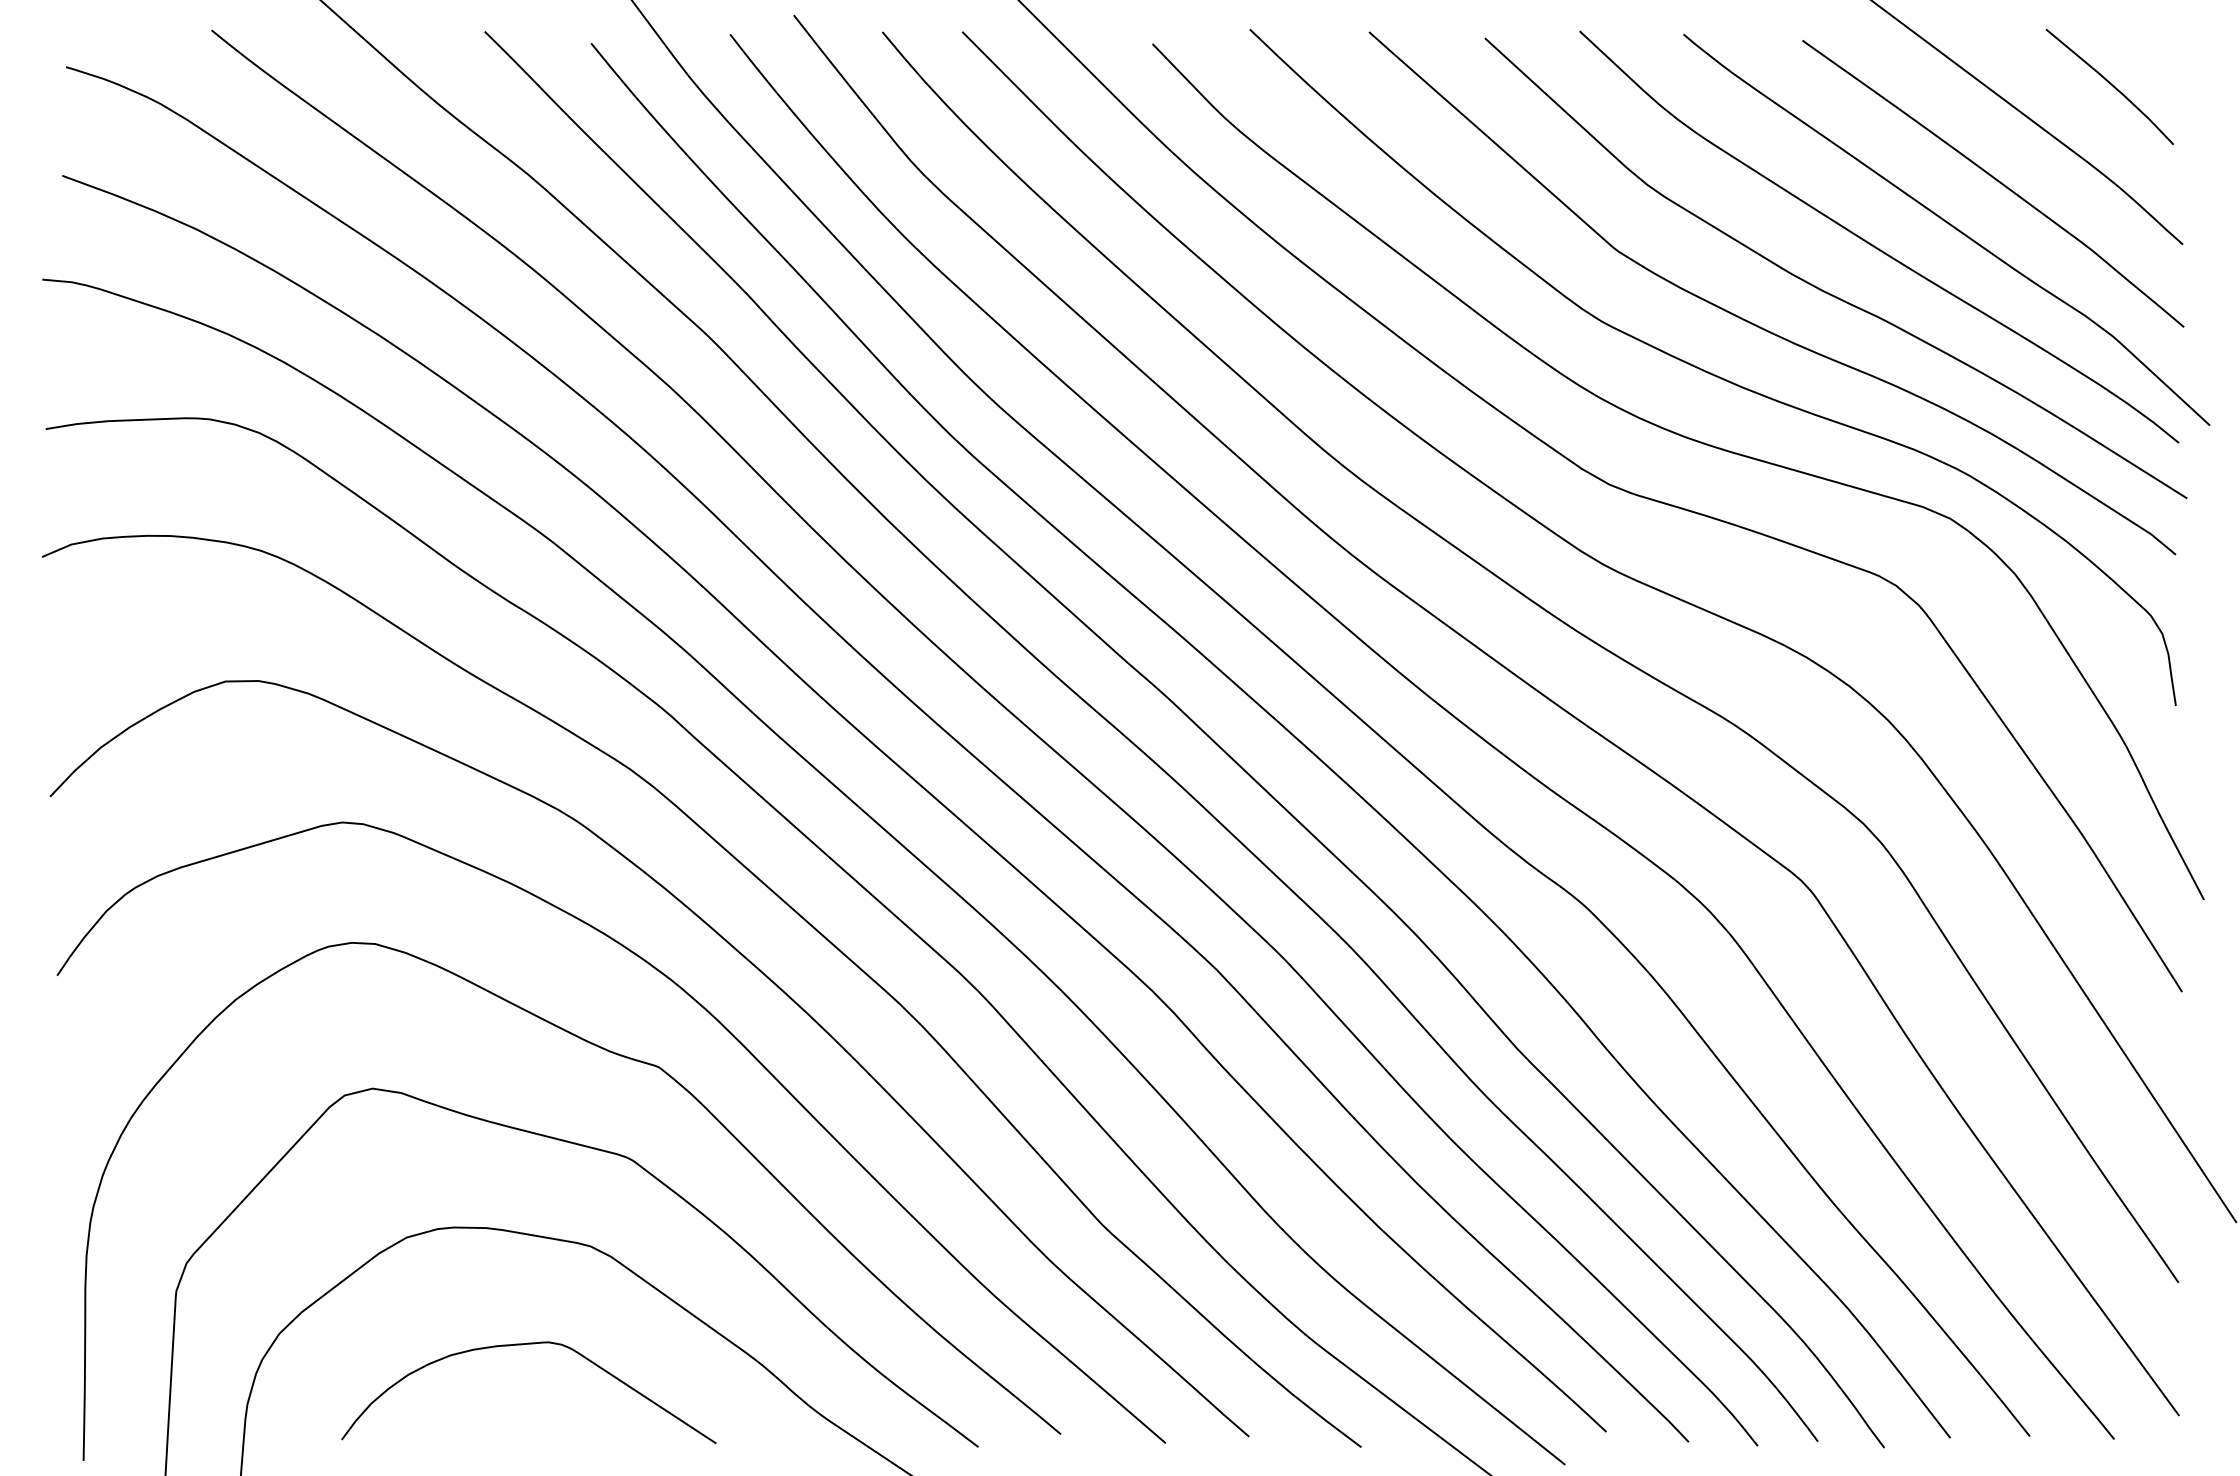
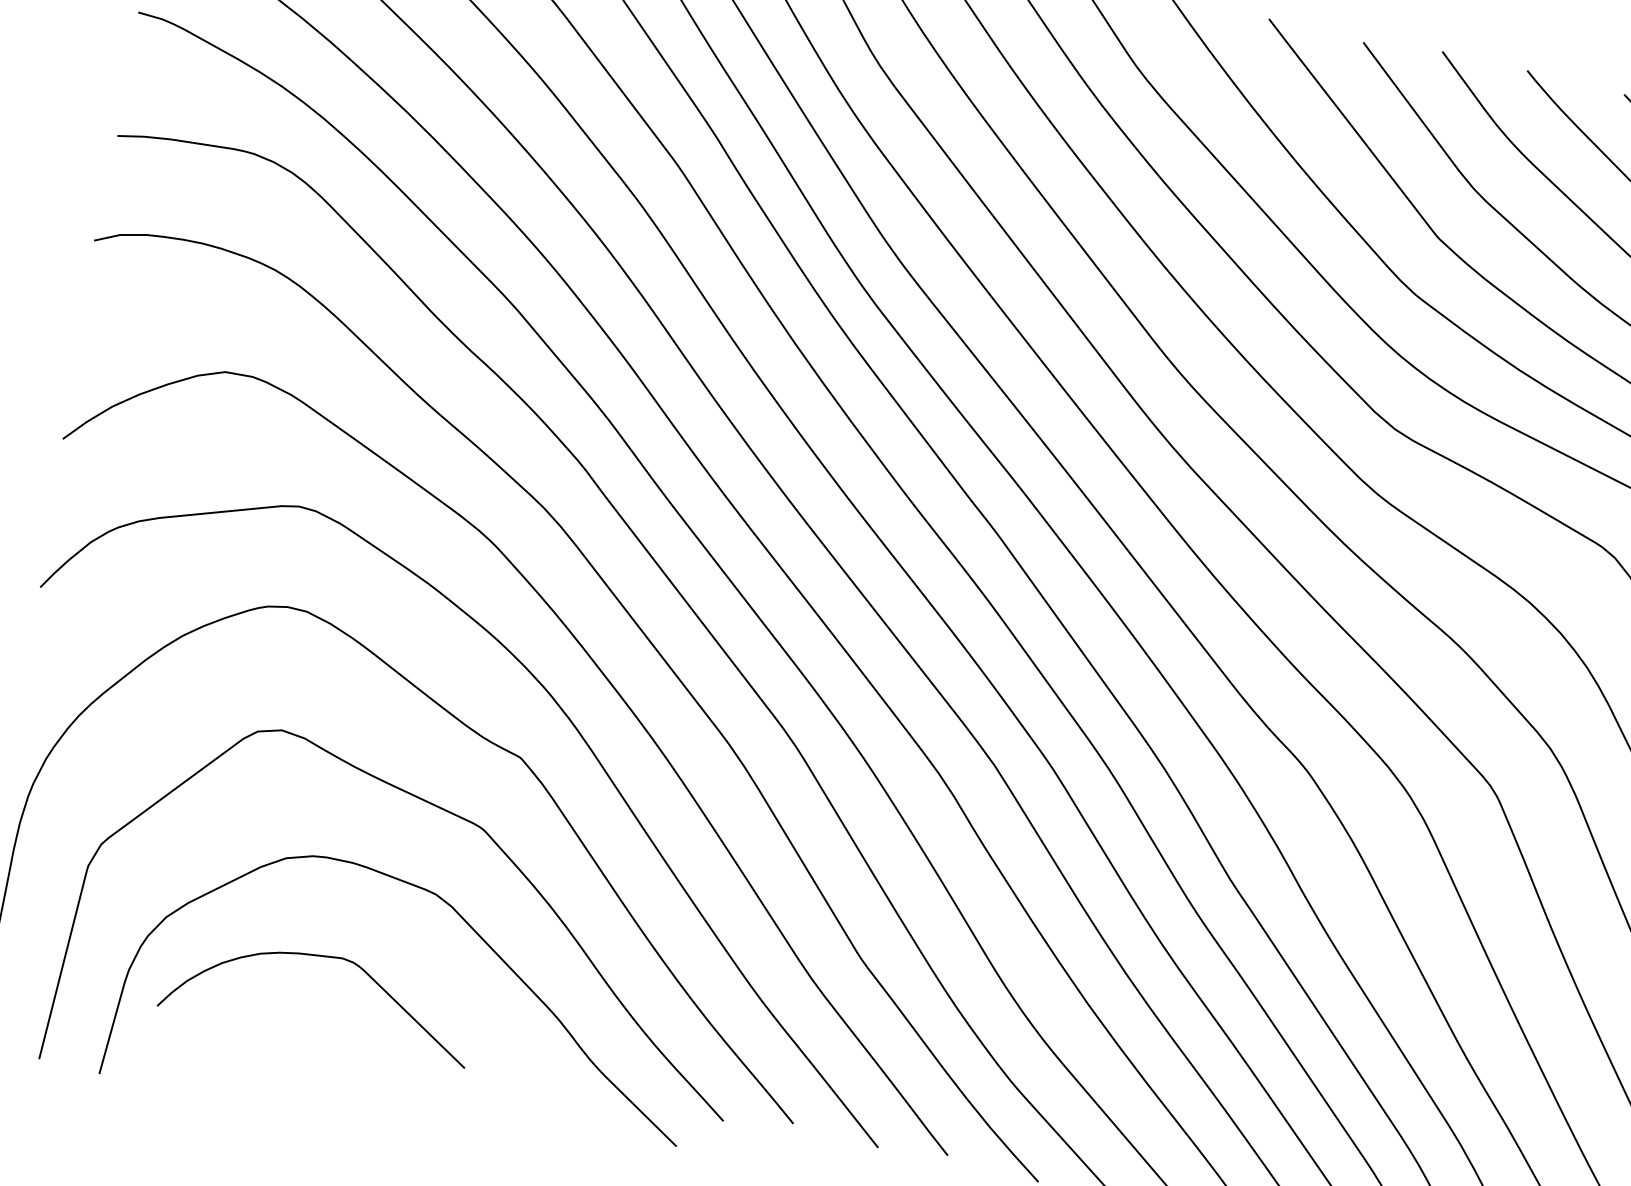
curve: (522, 1345) -> (320, 956), moved

